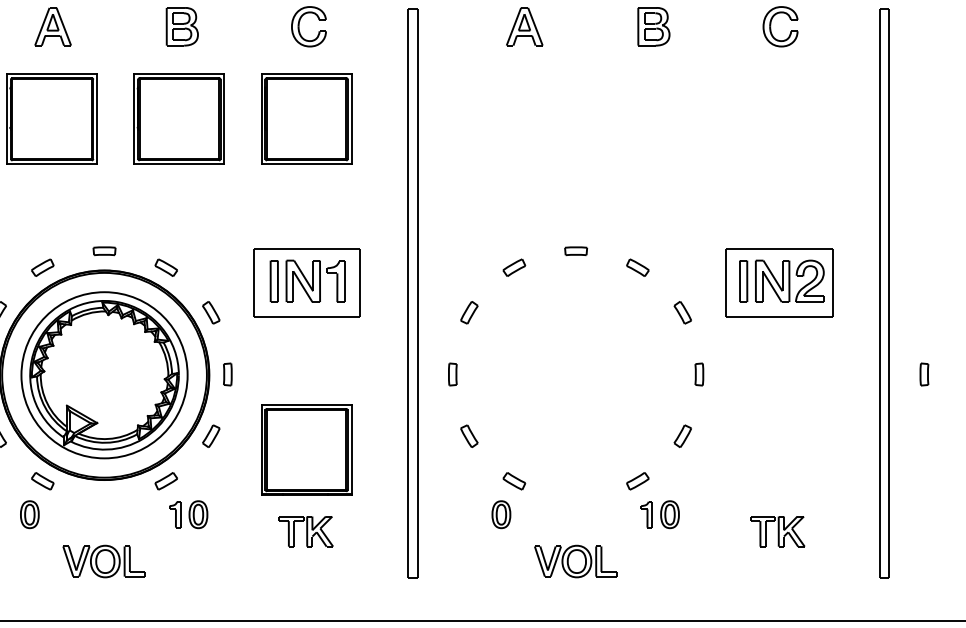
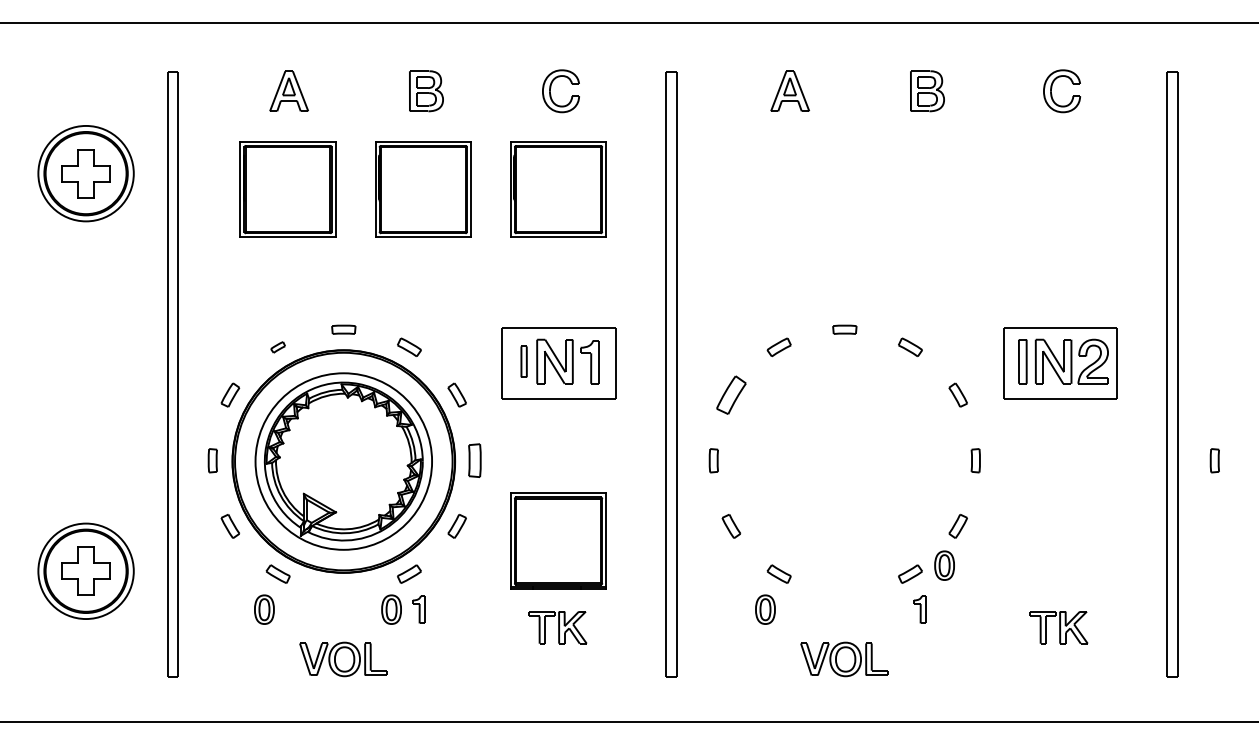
part: (42, 267) -> (277, 347), size x0.6
part: (273, 281) -> (523, 361), size x0.7
part: (469, 312) -> (731, 394), size x1.6
part: (227, 374) -> (474, 460), size x1.4
part: (198, 514) -> (391, 609), moved
part: (669, 514) -> (944, 565), moved

